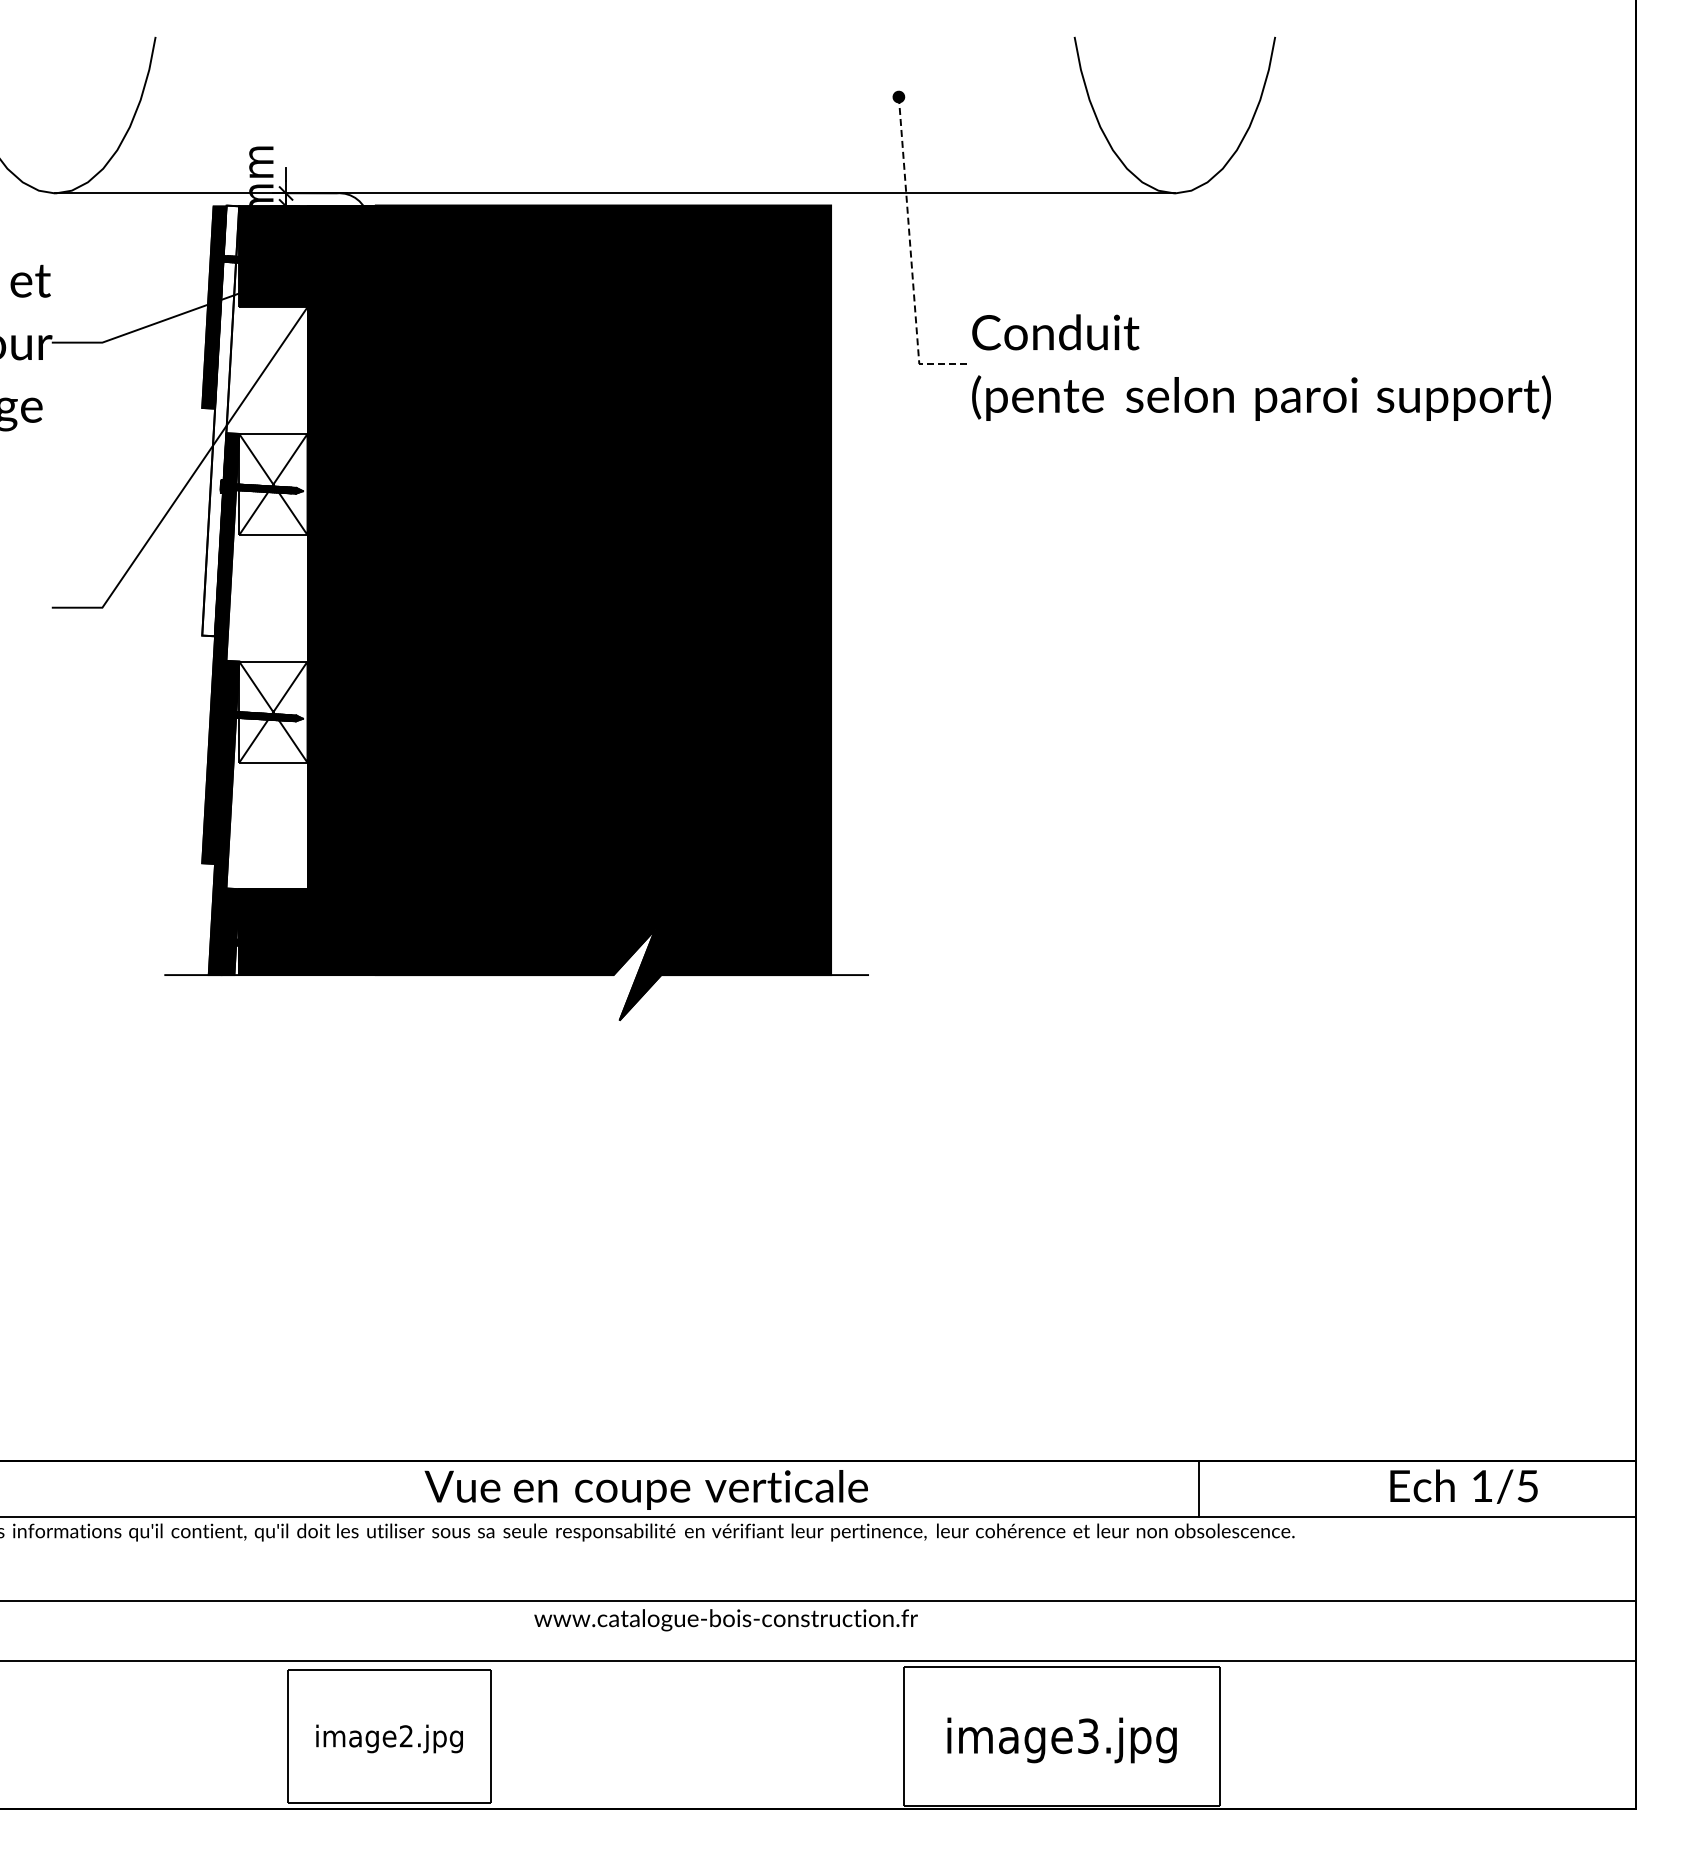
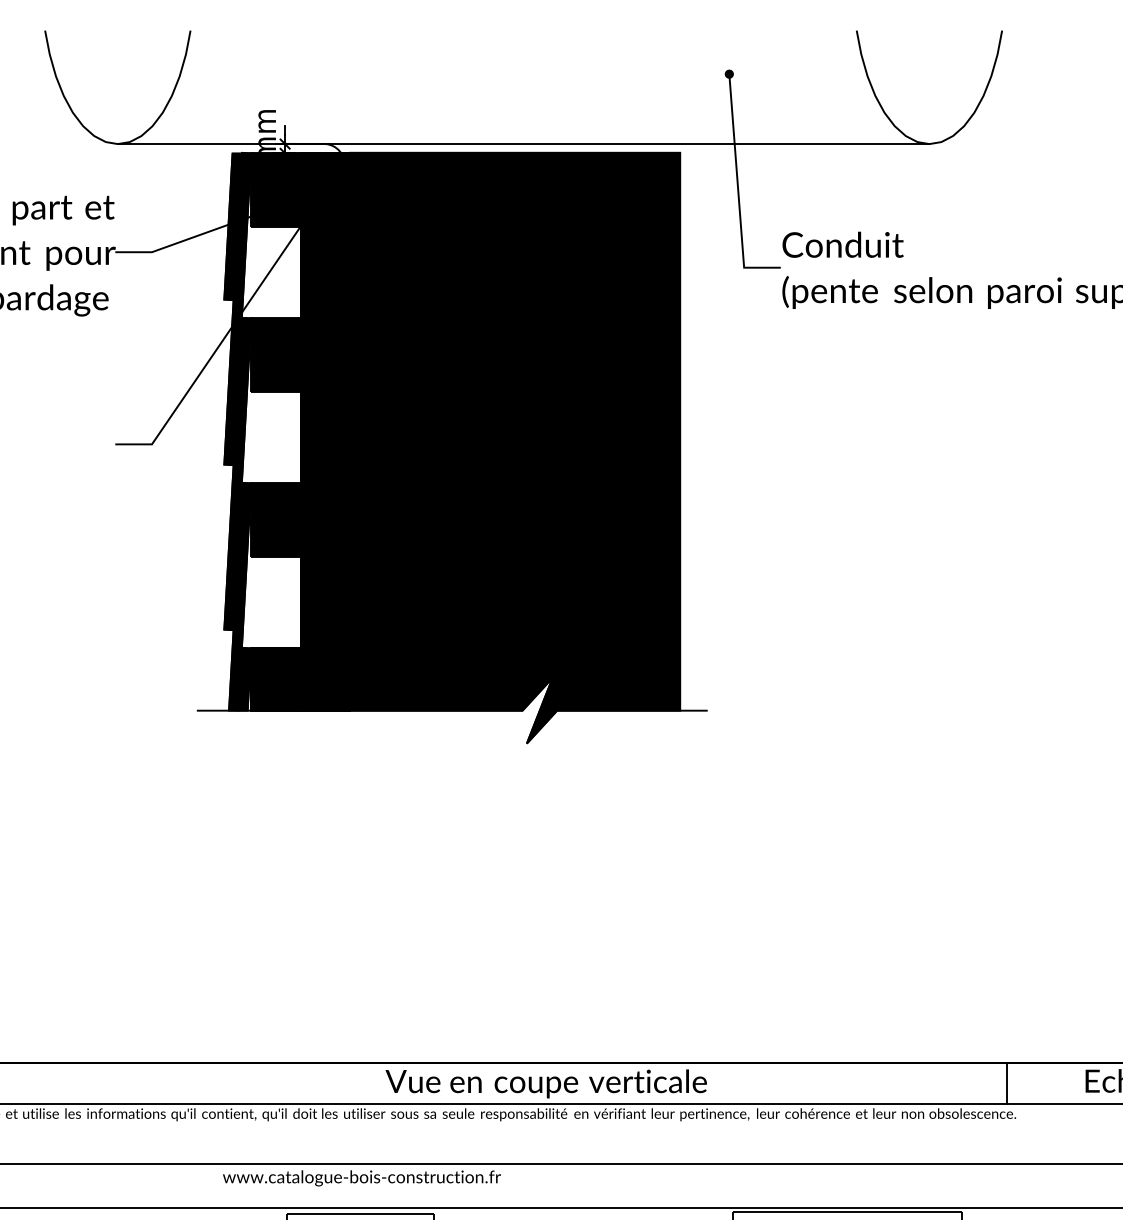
line: (911, 256) -> (738, 189), dashed -> solid
fill: (220, 420) -> (237, 308), added
fill: (273, 484) -> (275, 355), added
fill: (273, 711) -> (275, 519), added
line: (1198, 1489) -> (1007, 1083), moved
text: (725, 1620) -> (361, 1178), moved

